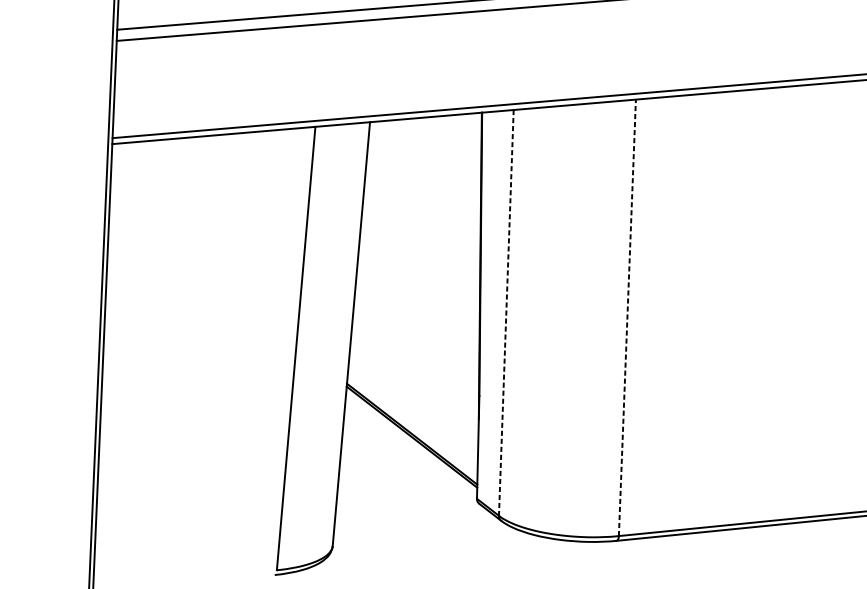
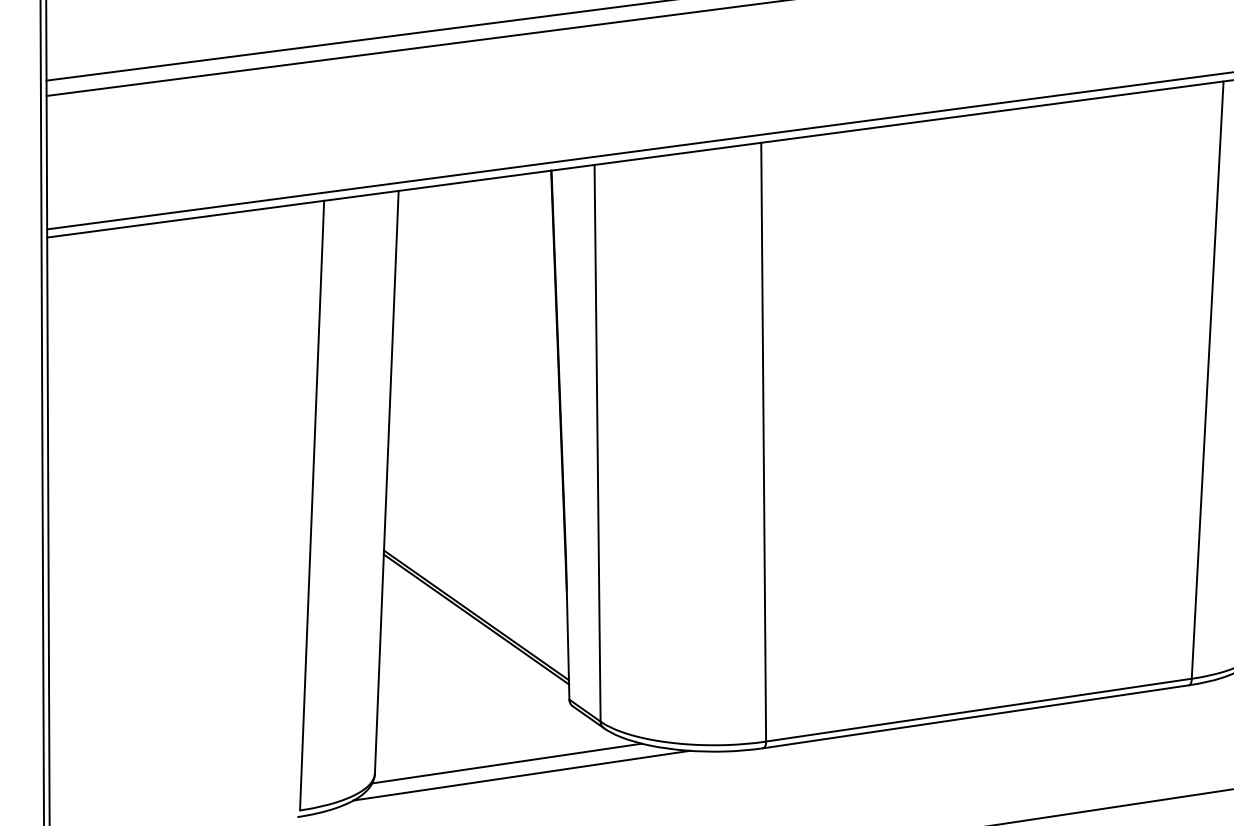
line: (506, 313) -> (597, 443), dashed -> solid
line: (627, 317) -> (763, 441), dashed -> solid
line: (428, 543) -> (506, 763), added
line: (439, 552) -> (521, 775), added

